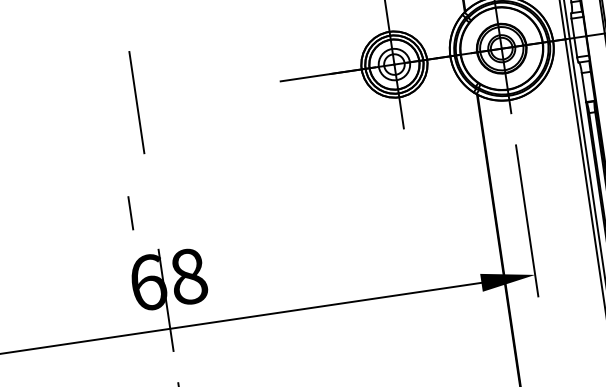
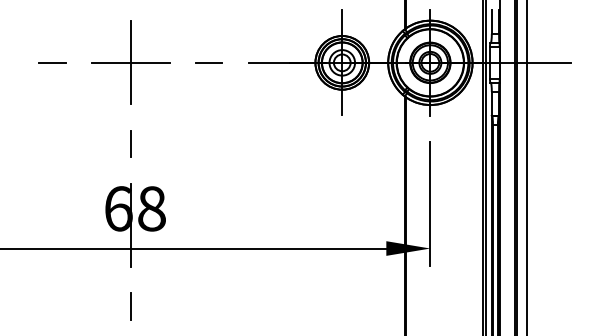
line: (231, 88) -> (208, 62), added
line: (136, 102) -> (130, 62), added
line: (41, 116) -> (52, 62), added
line: (130, 212) -> (130, 143), moved

